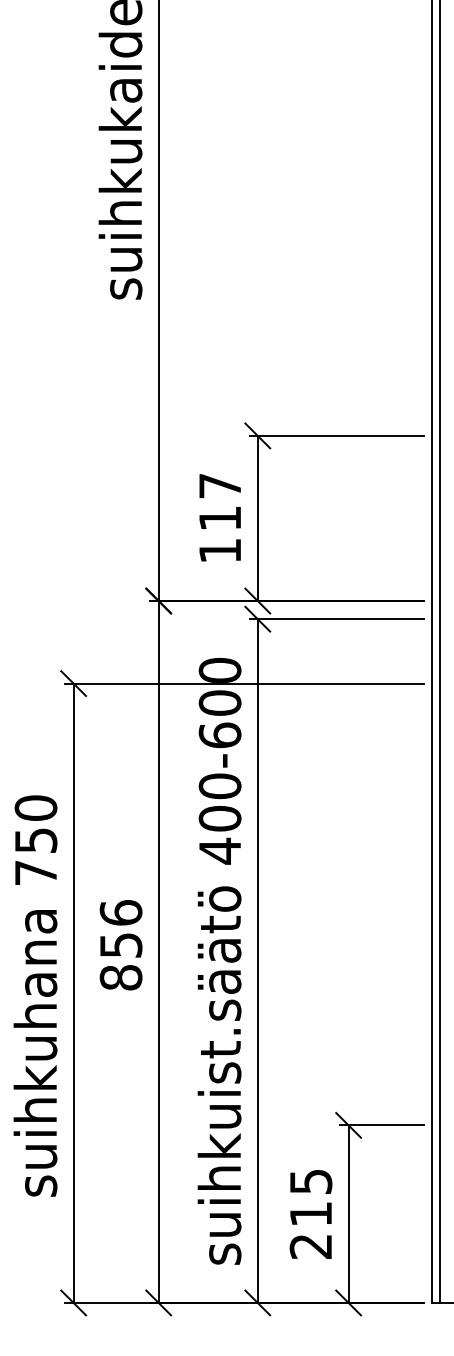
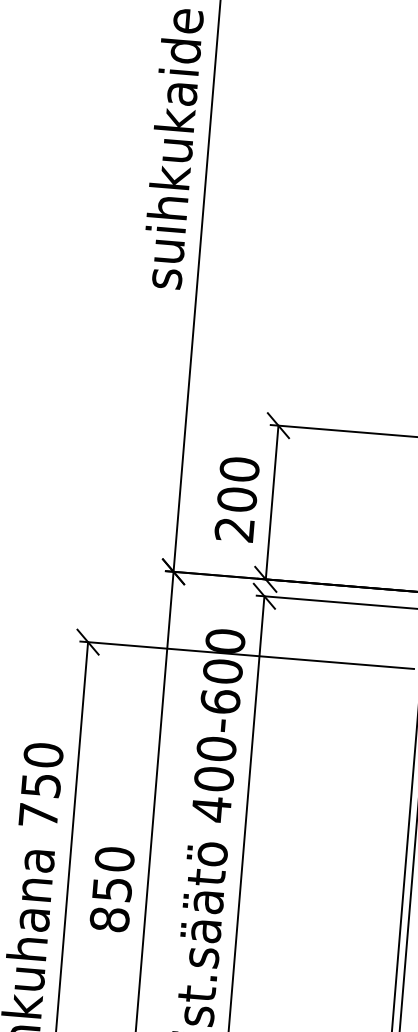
text: (219, 518) -> (236, 499), 117 -> 200
text: (120, 912) -> (114, 858), 856 -> 850

